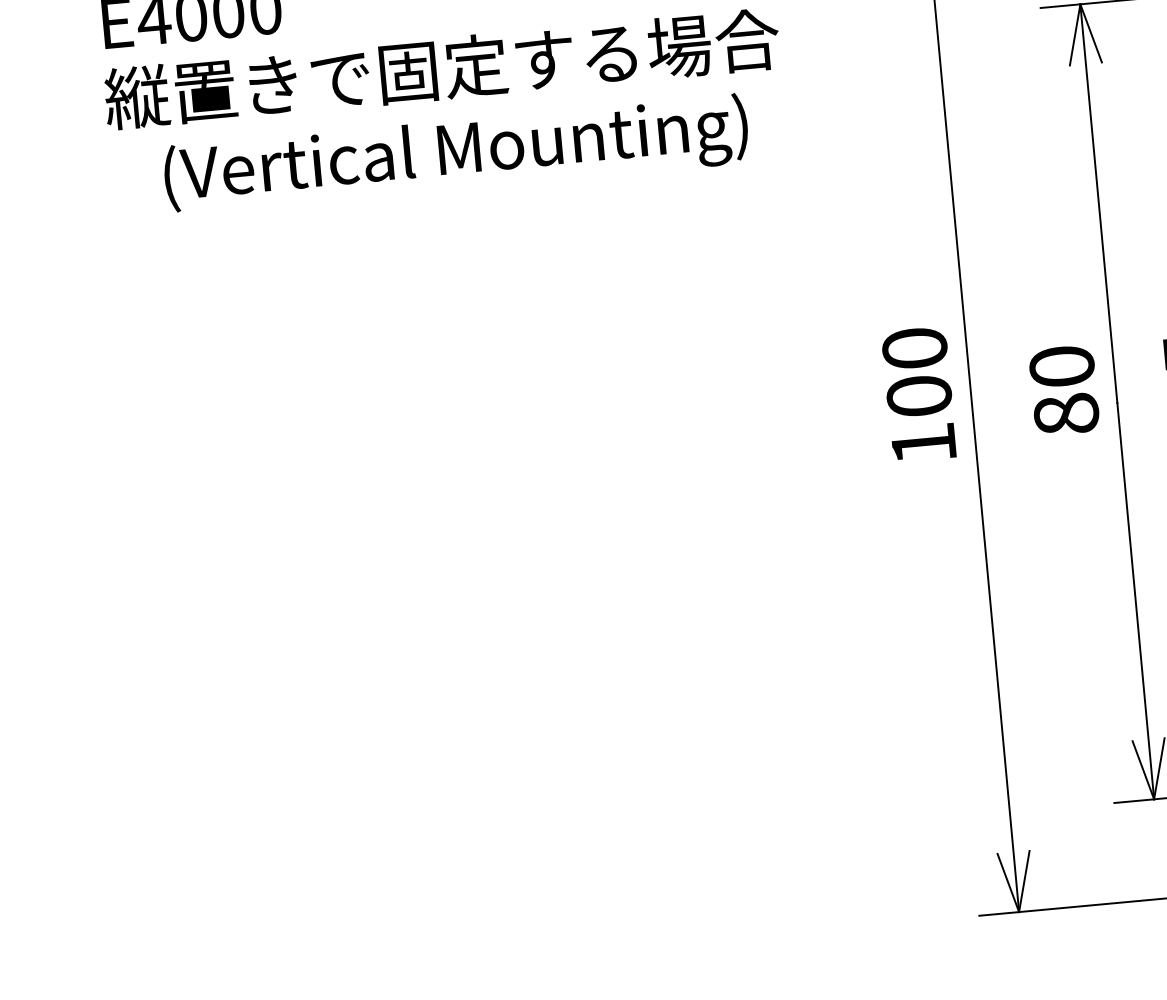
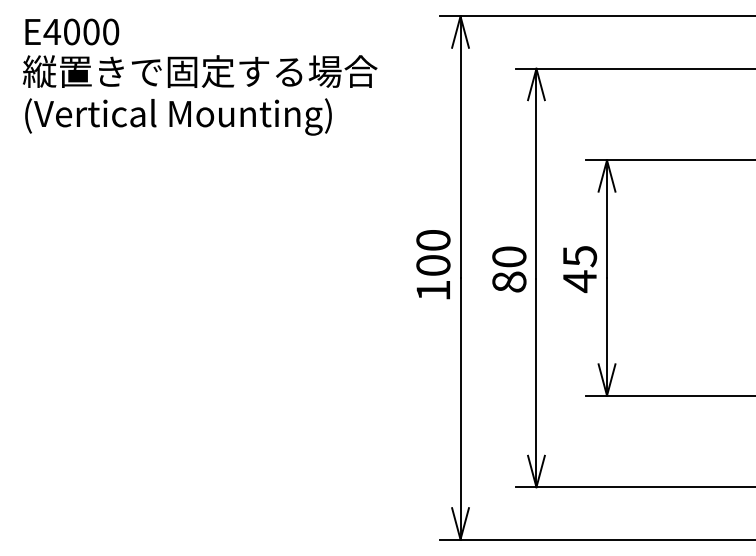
text: (456, 153) -> (178, 116), moved

